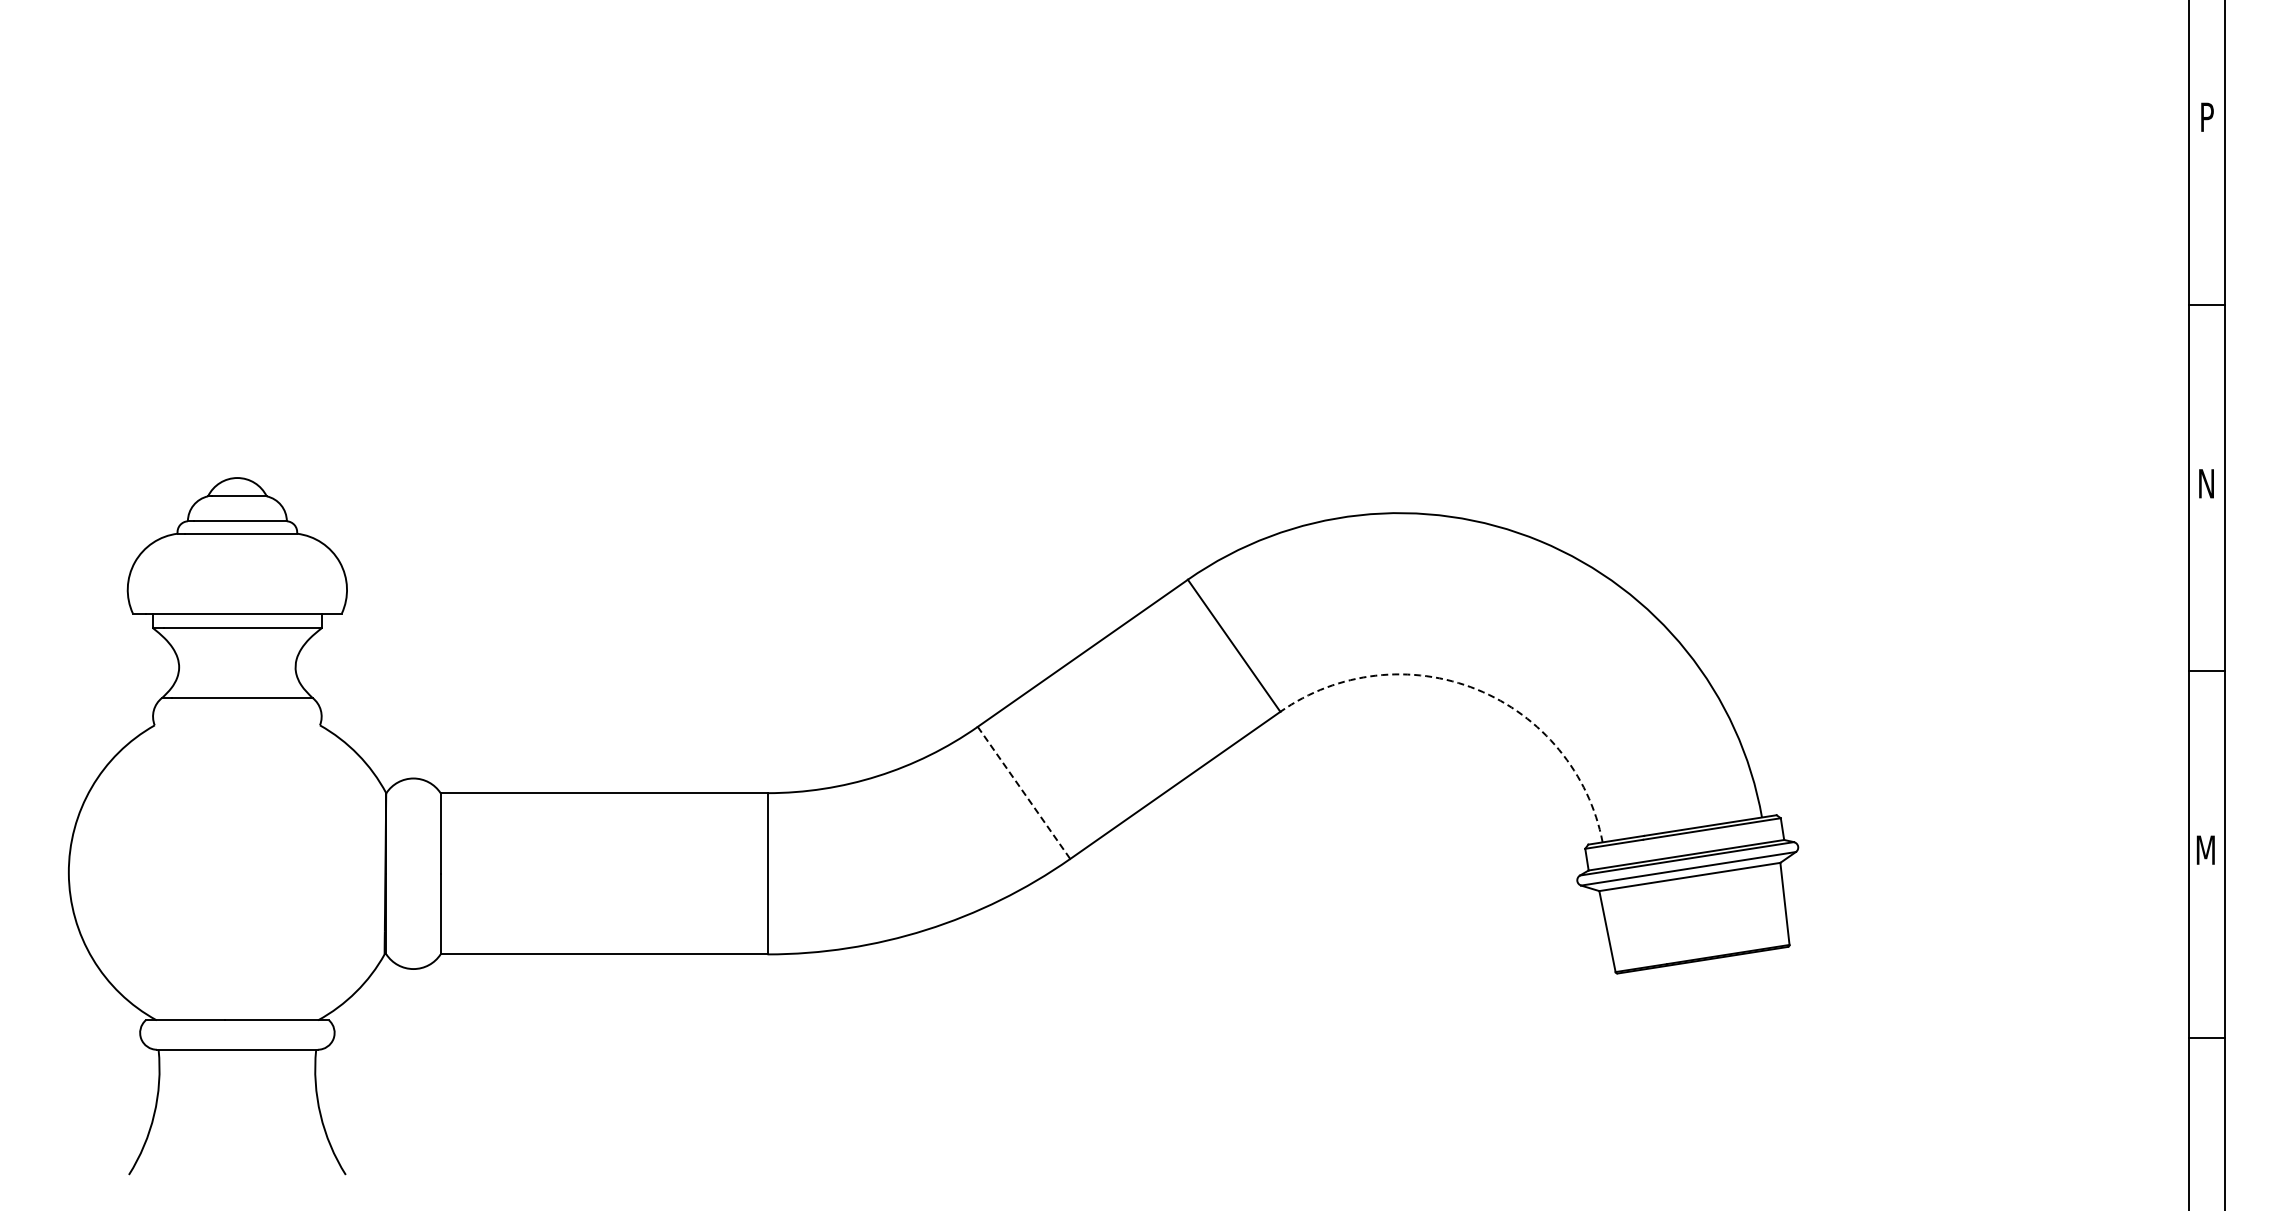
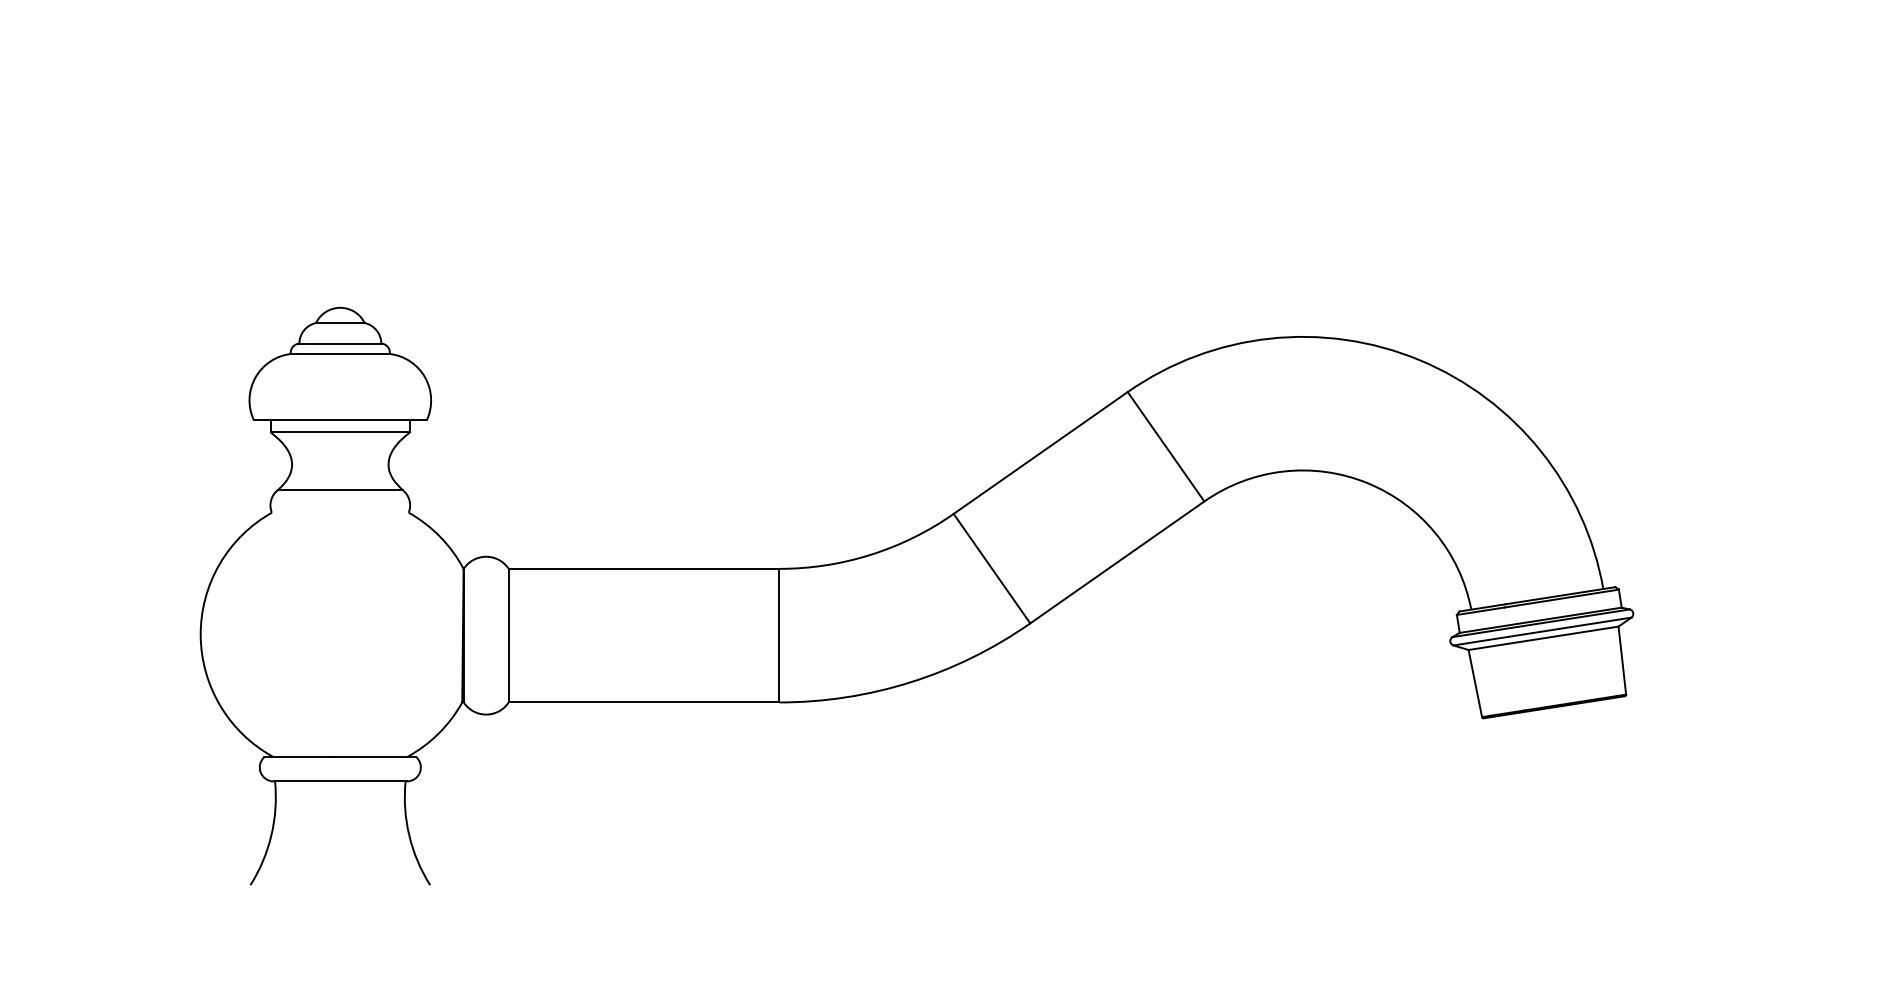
arc: (1476, 689) -> (1366, 483), dashed -> solid
line: (1024, 792) -> (992, 568), dashed -> solid

